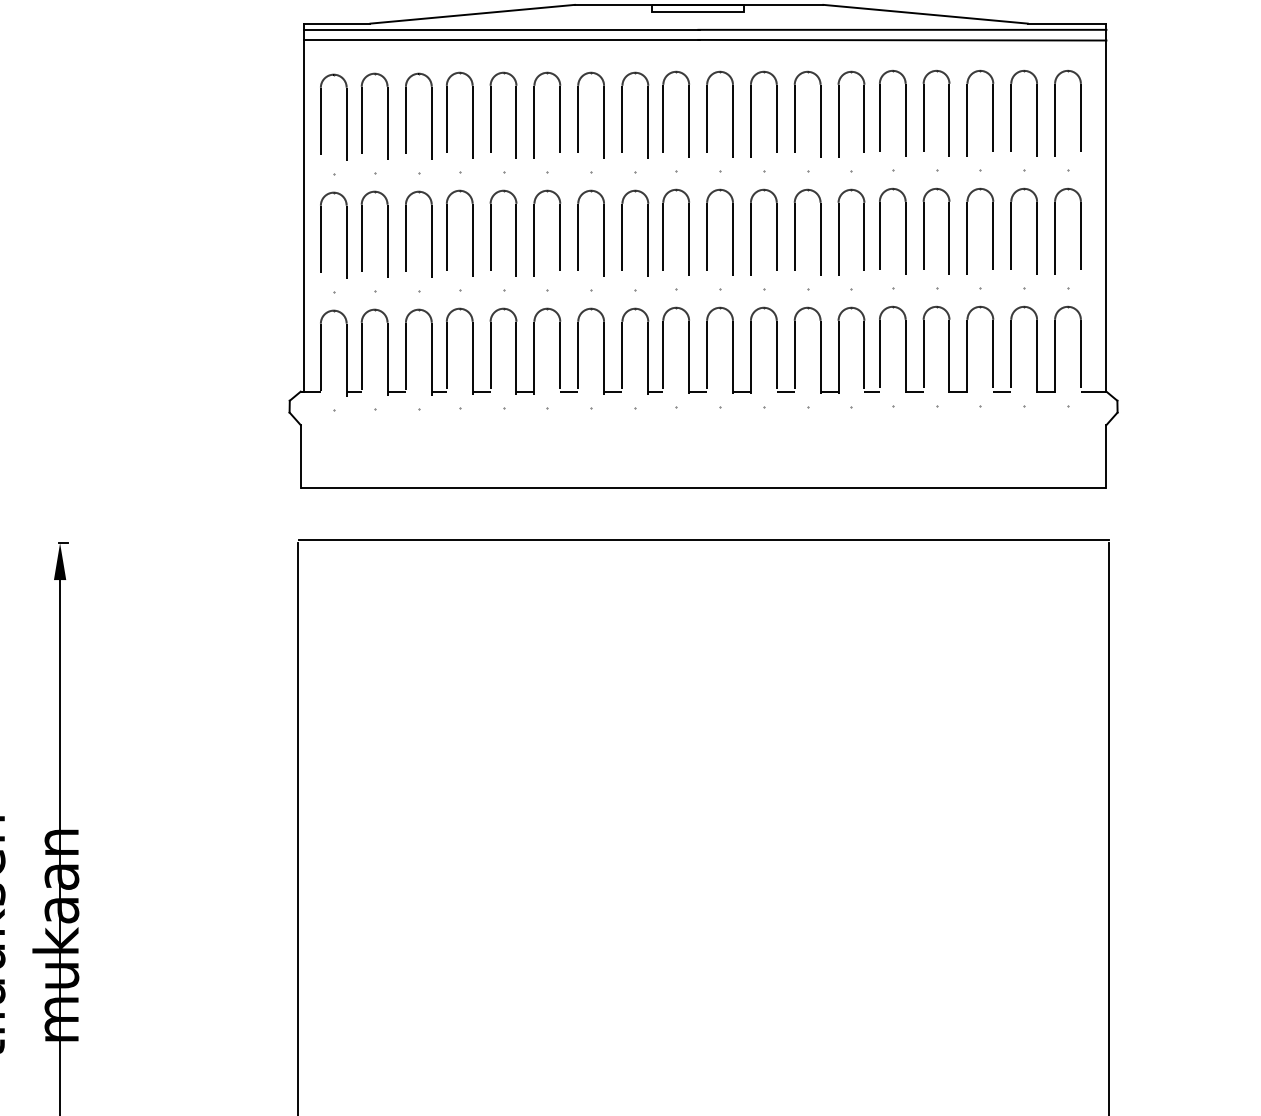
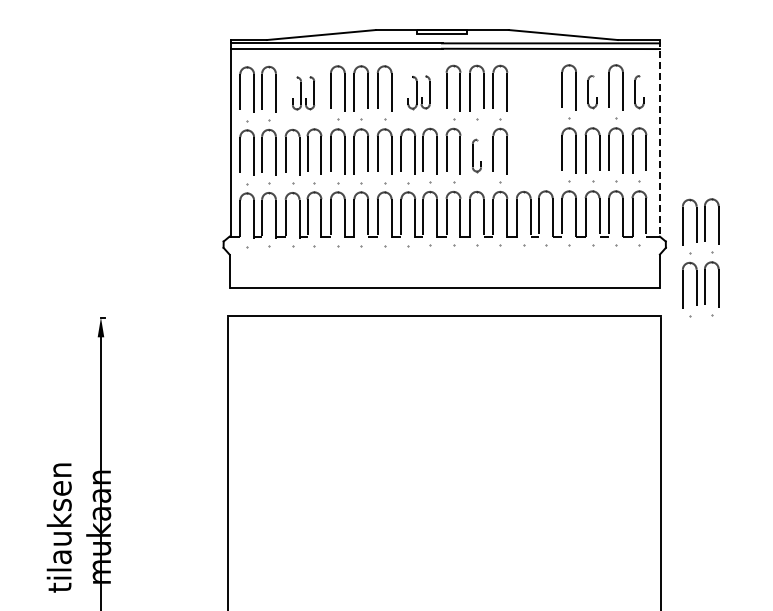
part: (980, 119) -> (592, 91), size x0.6
part: (1068, 119) -> (639, 91), size x0.6
part: (654, 121) -> (418, 92), size x0.6
part: (439, 123) -> (303, 93), size x0.6
part: (860, 191) -> (694, 263), moved
line: (1105, 207) -> (659, 138), solid -> dashed
part: (763, 239) -> (476, 155), size x0.6

